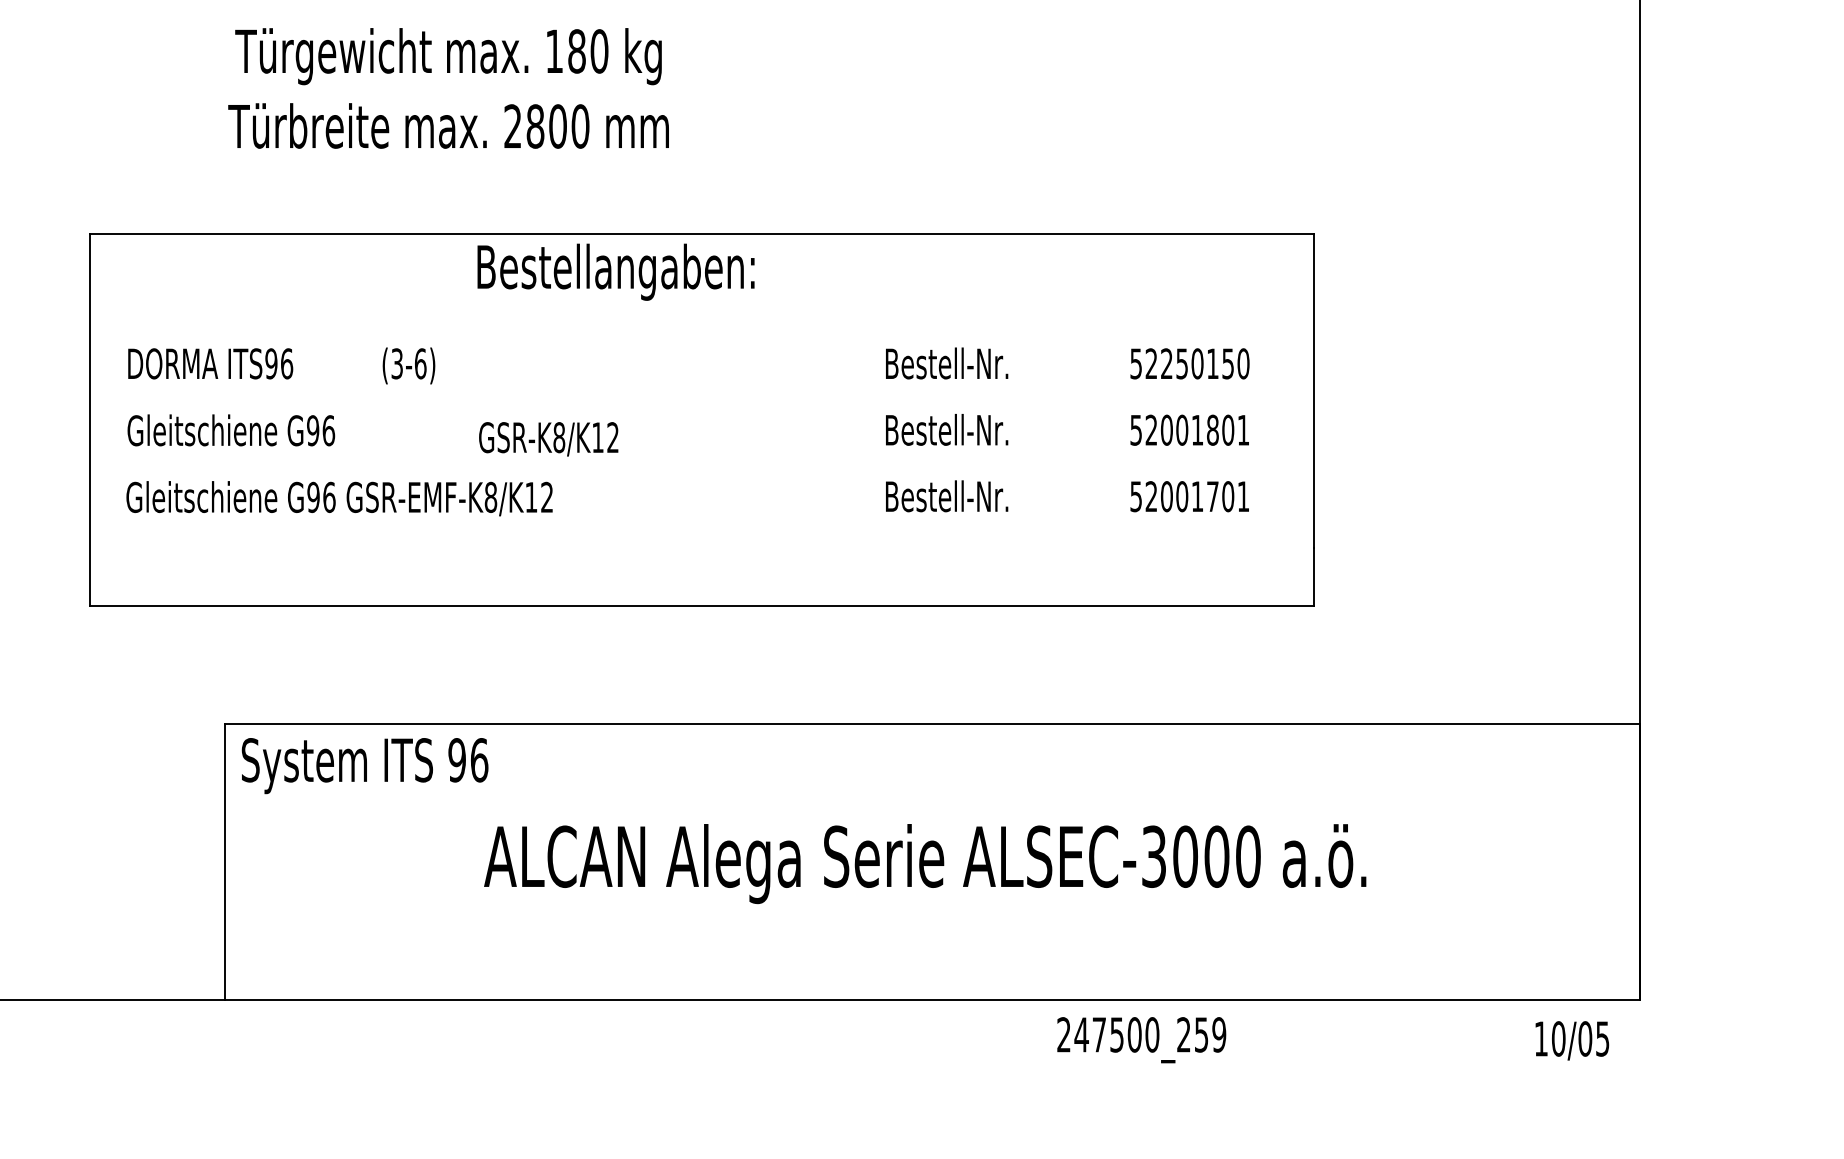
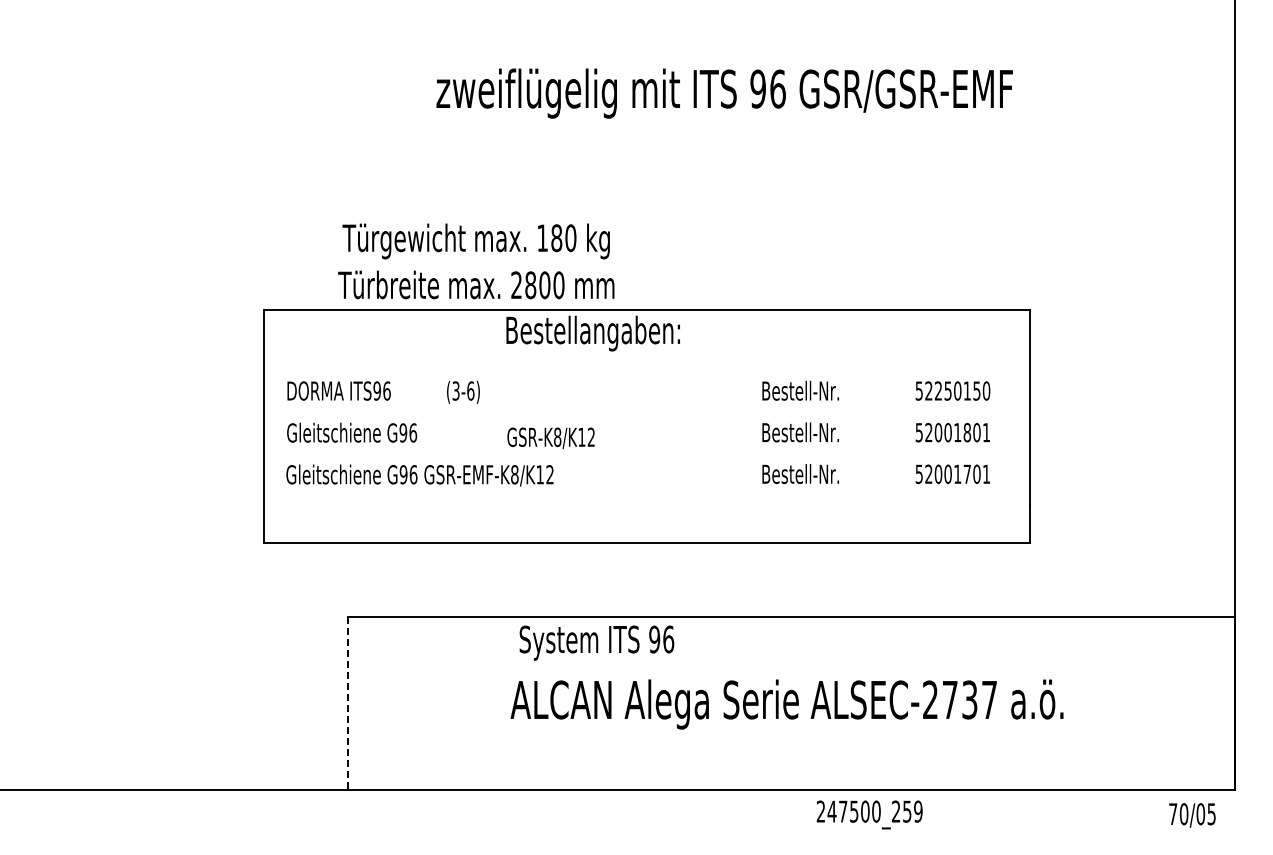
text: (448, 88) -> (476, 261), moved
text: (364, 765) -> (596, 642), moved
text: (1201, 855) -> (960, 699), ALSEC-3000 -> ALSEC-2737
line: (225, 862) -> (348, 703), solid -> dashed
text: (1541, 1037) -> (1173, 813), 10/05 -> 70/05
text: (1141, 1039) -> (869, 814), moved

